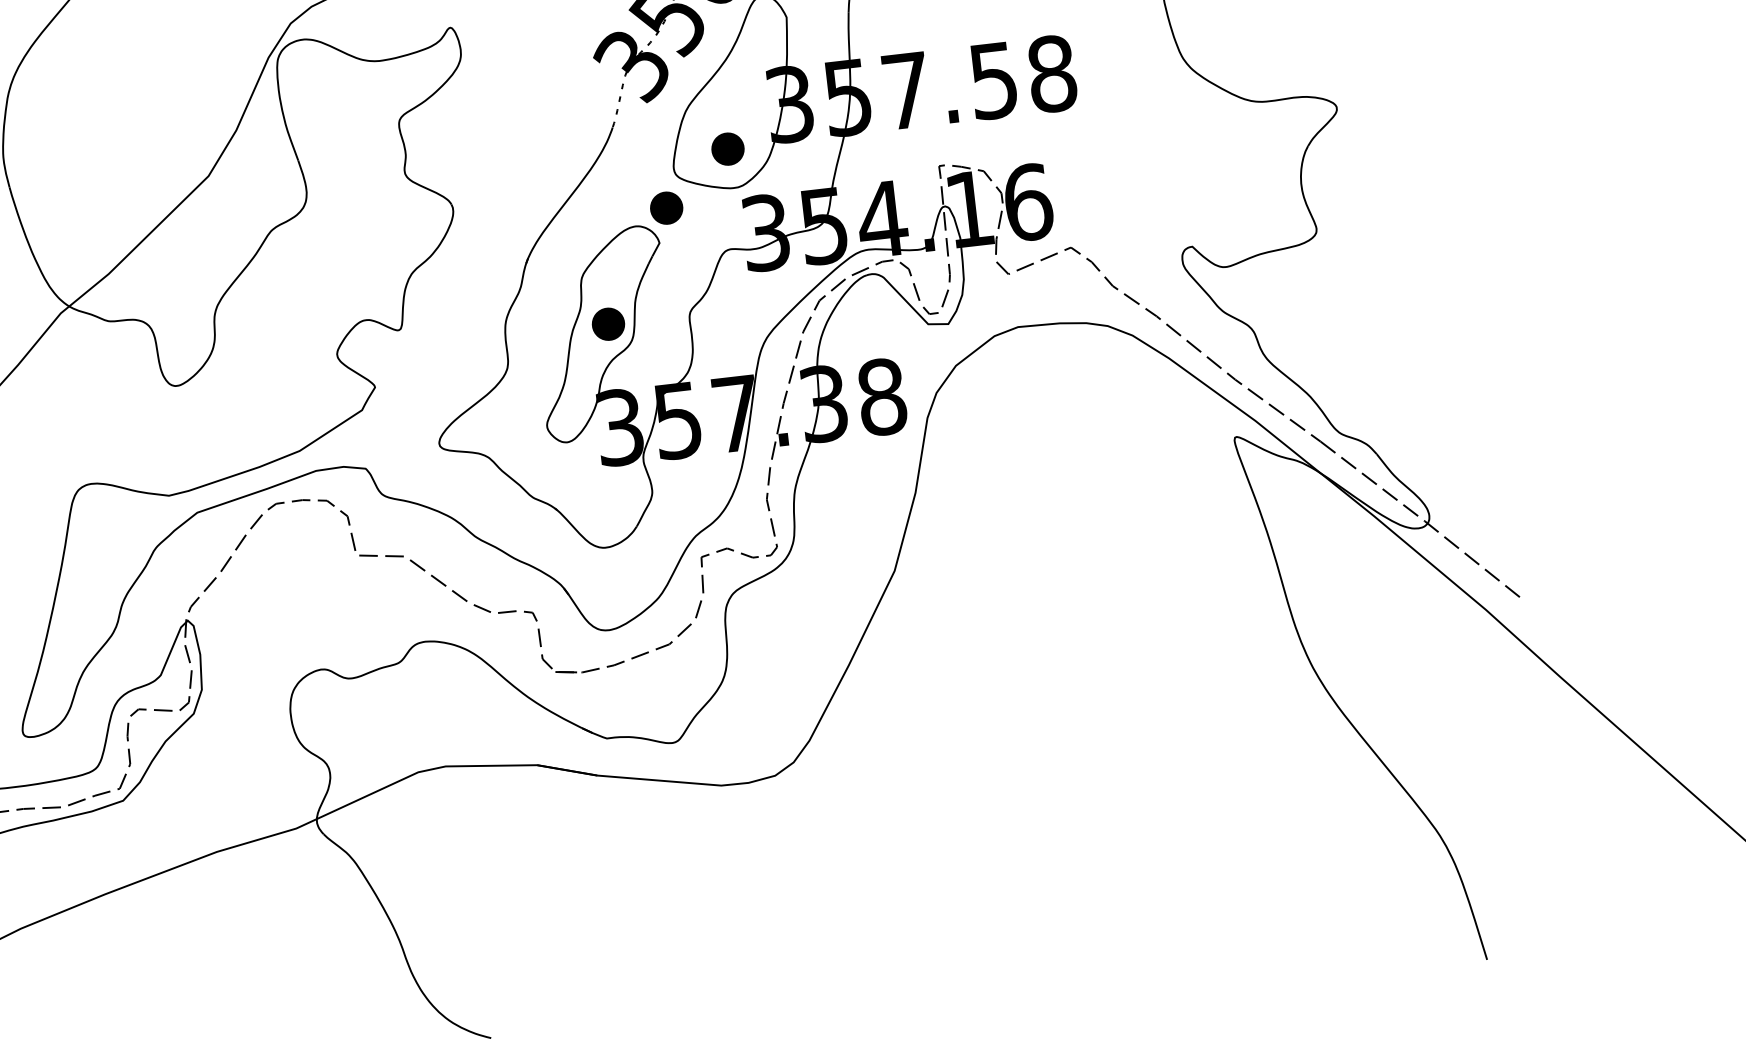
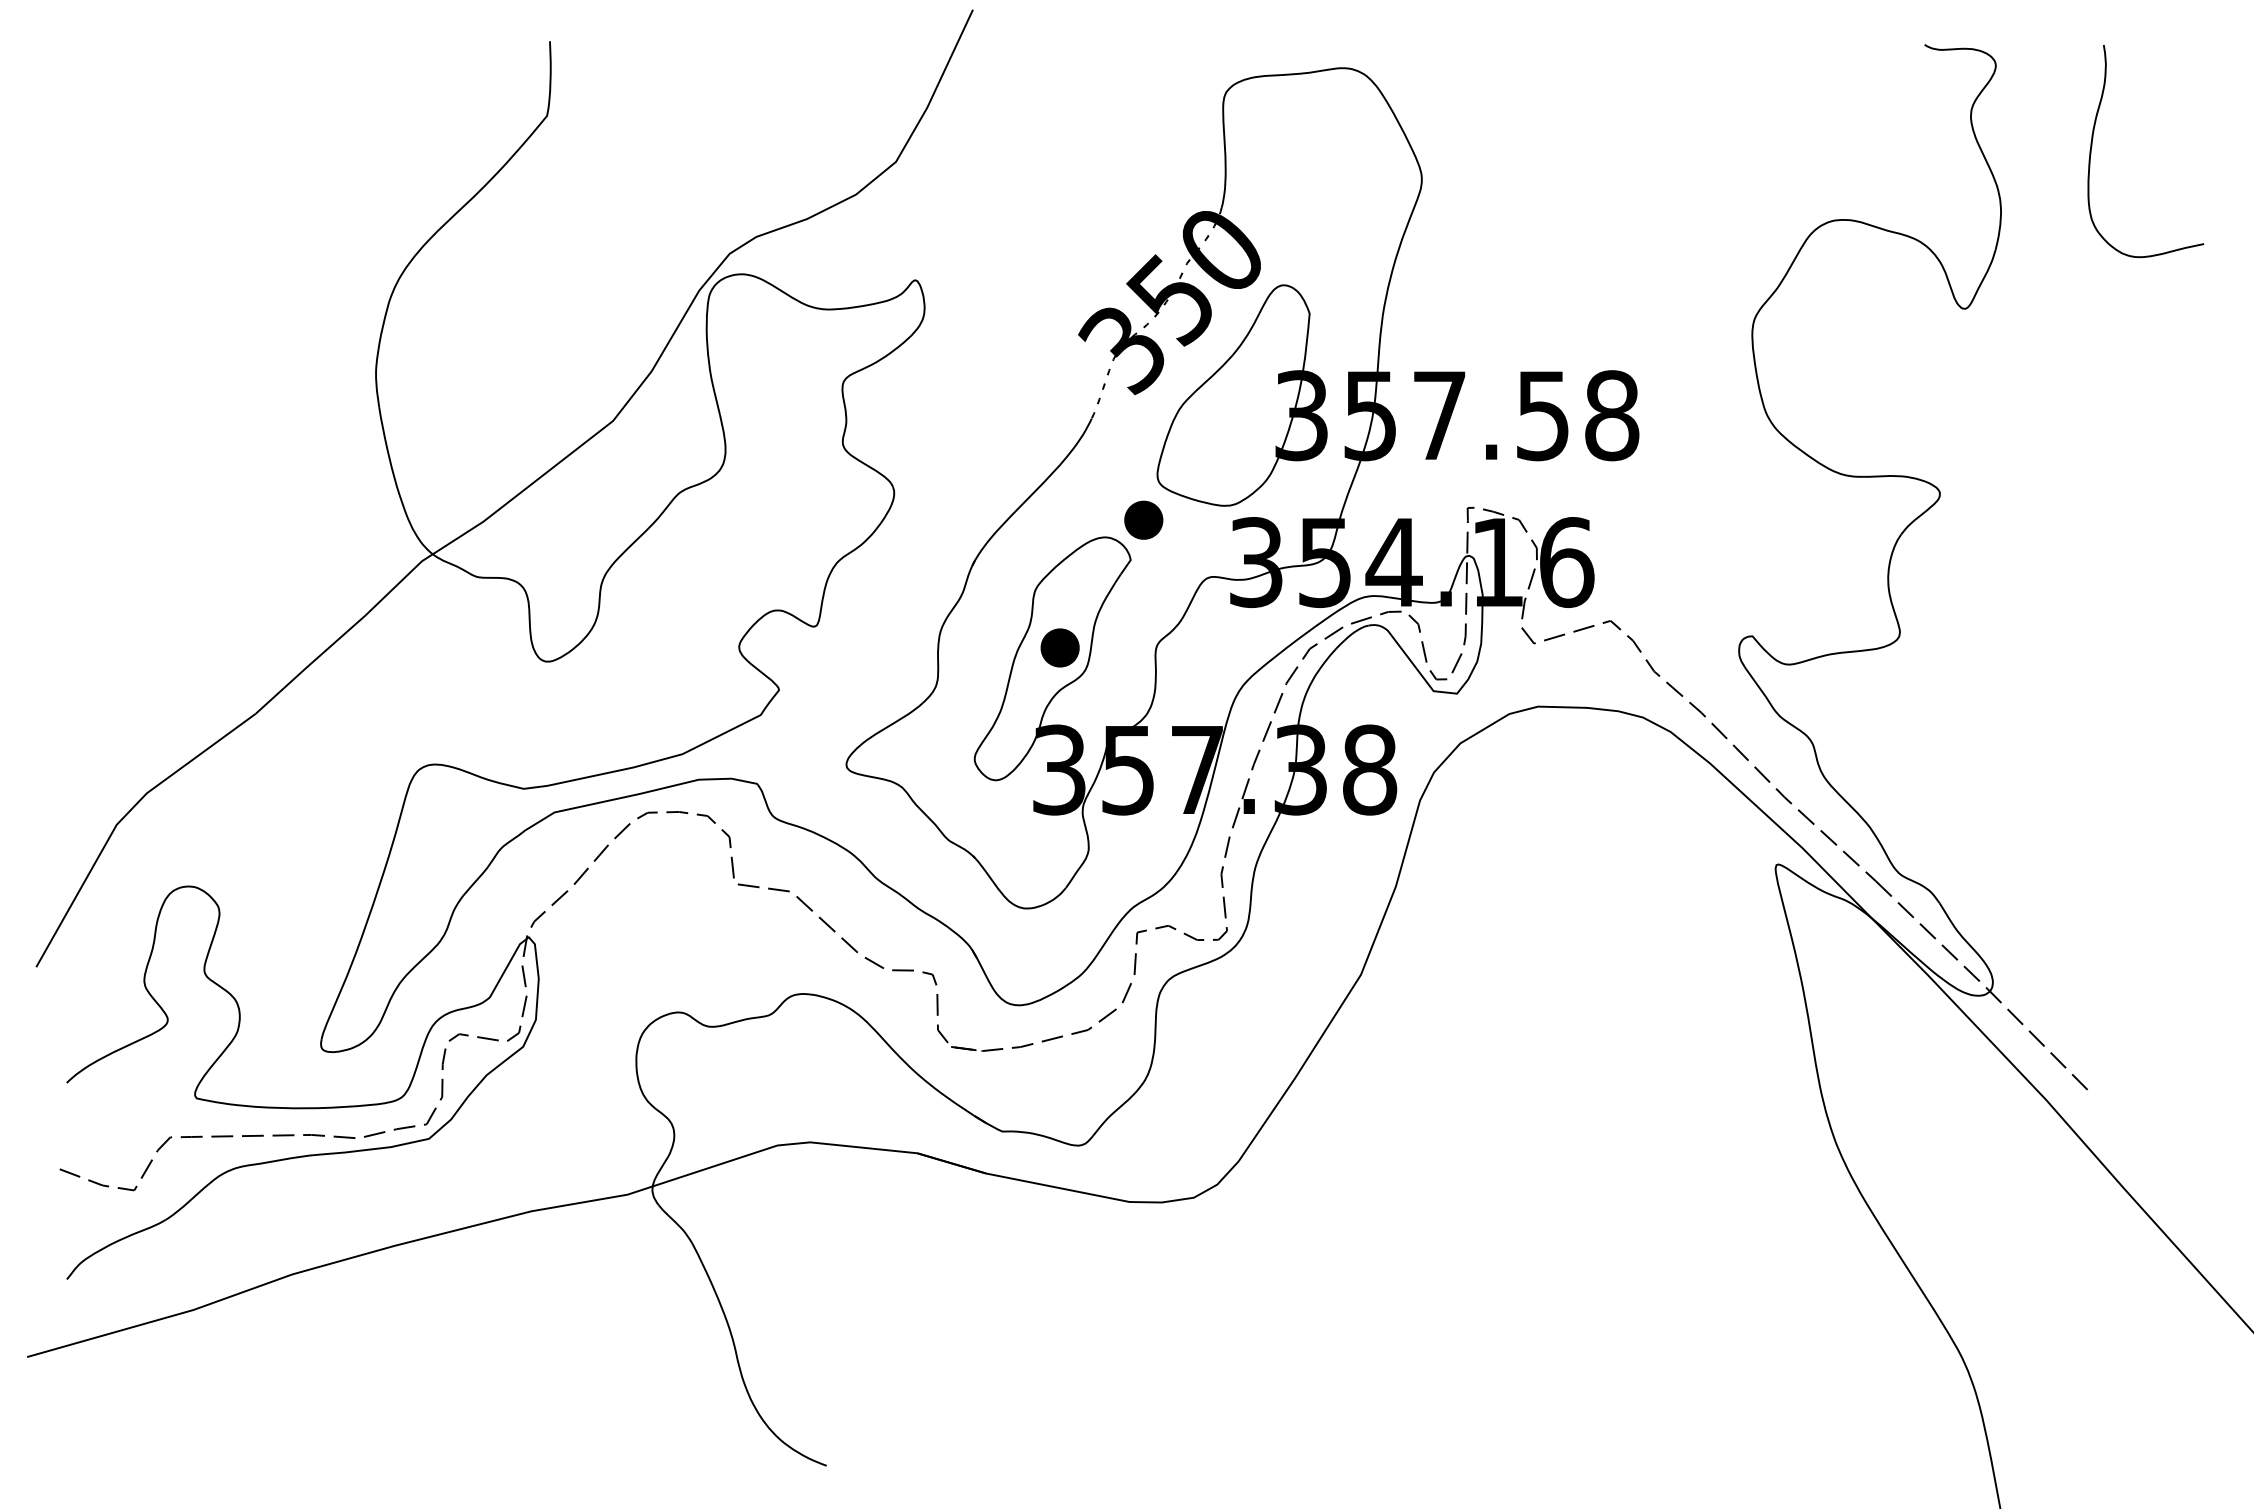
part: (728, 149) -> (1223, 459), removed

